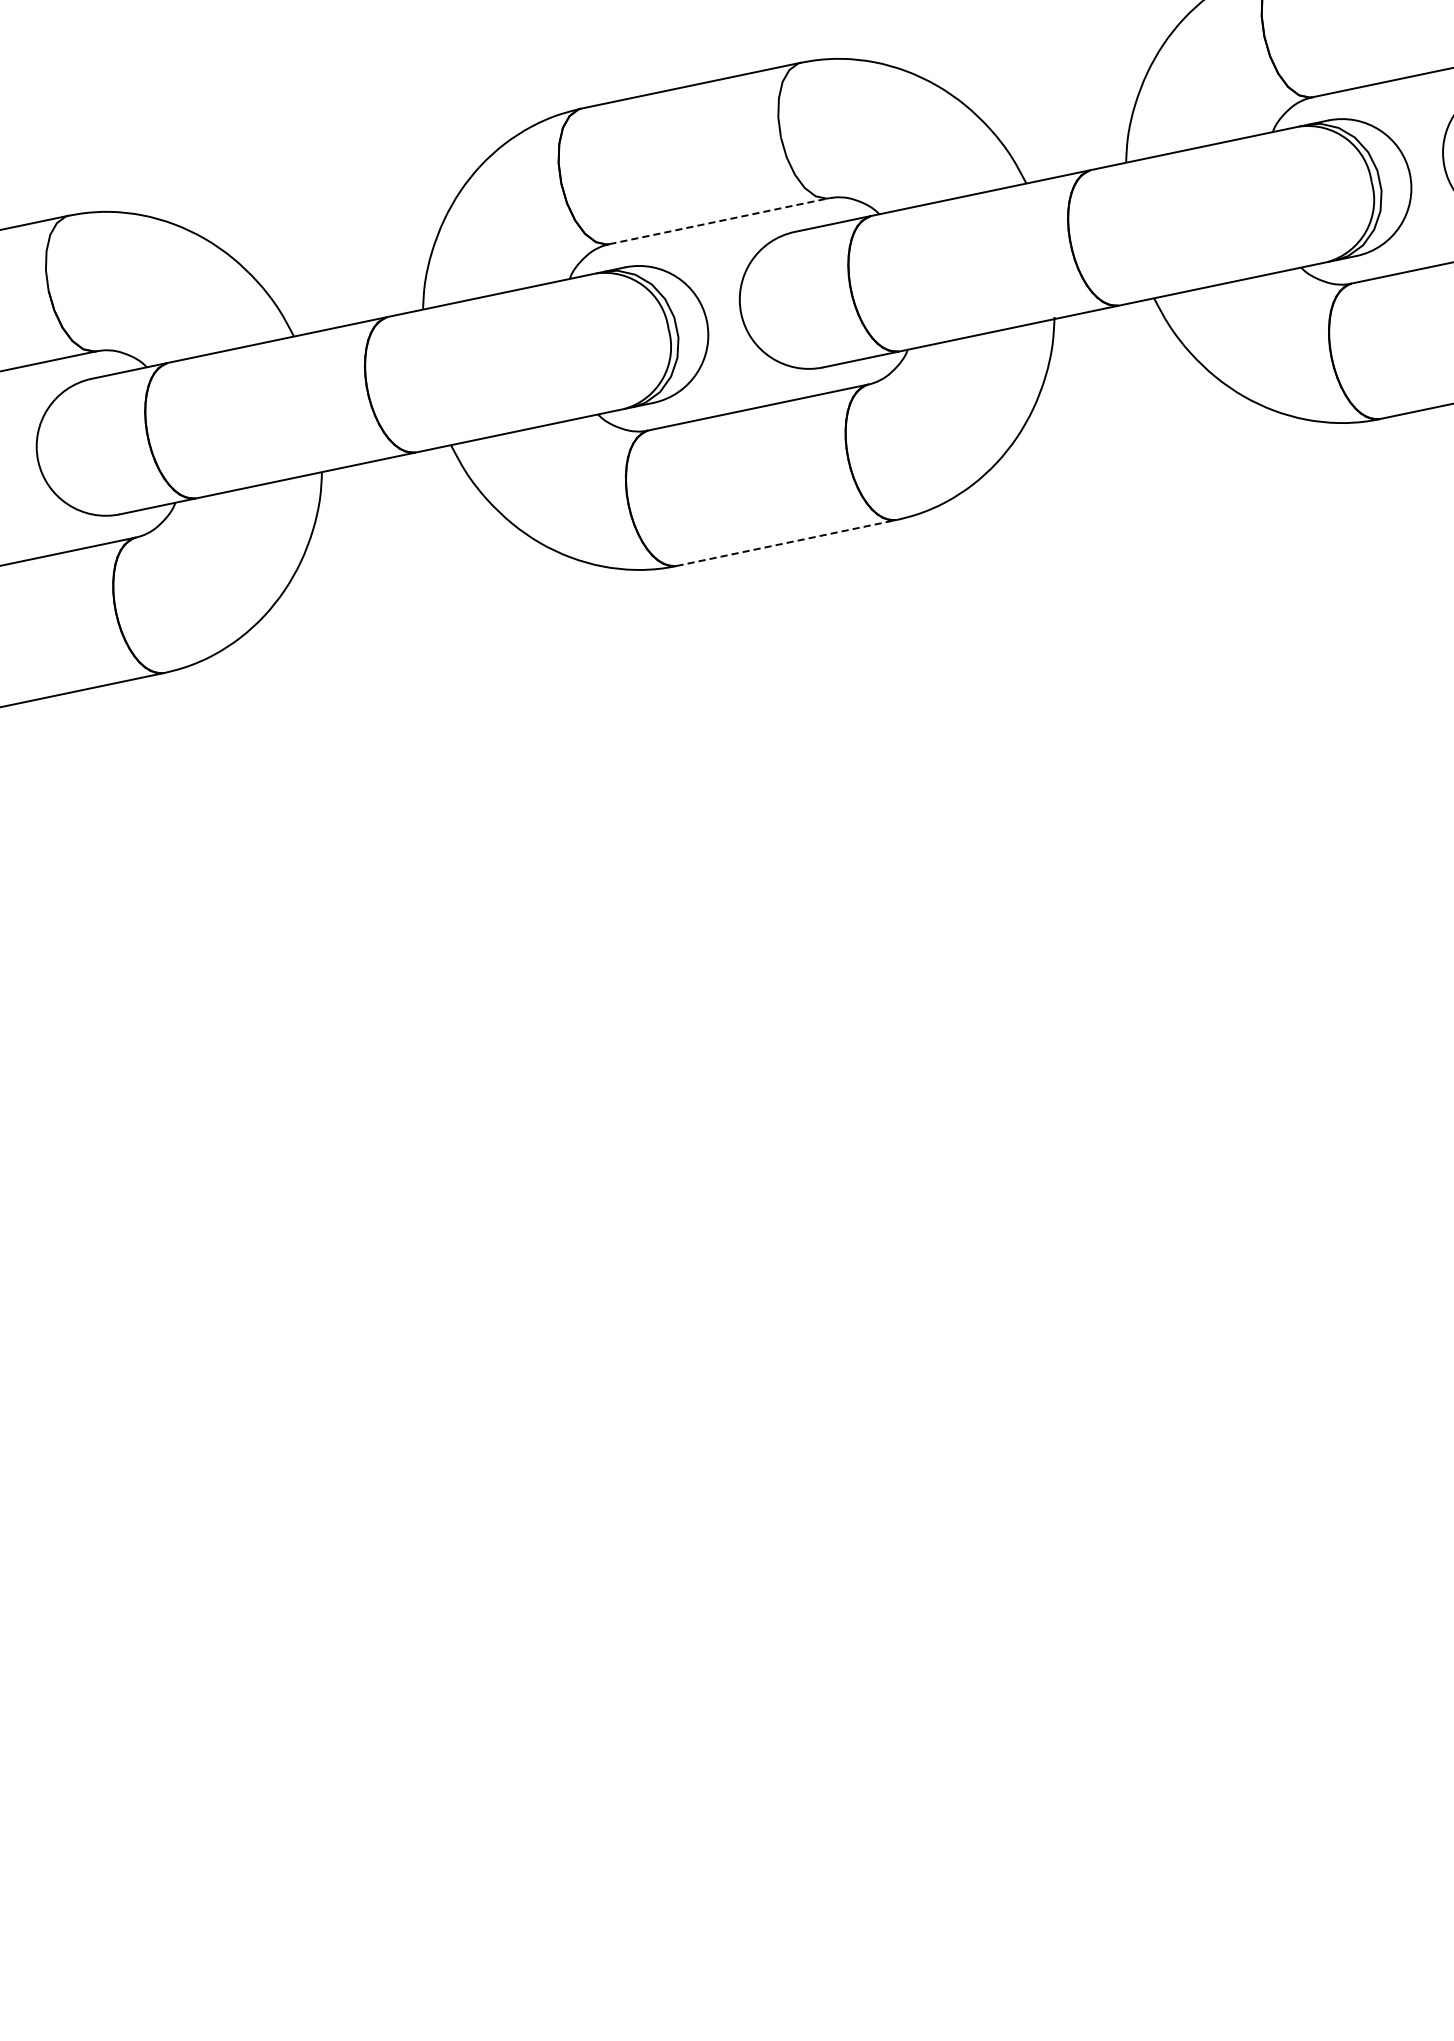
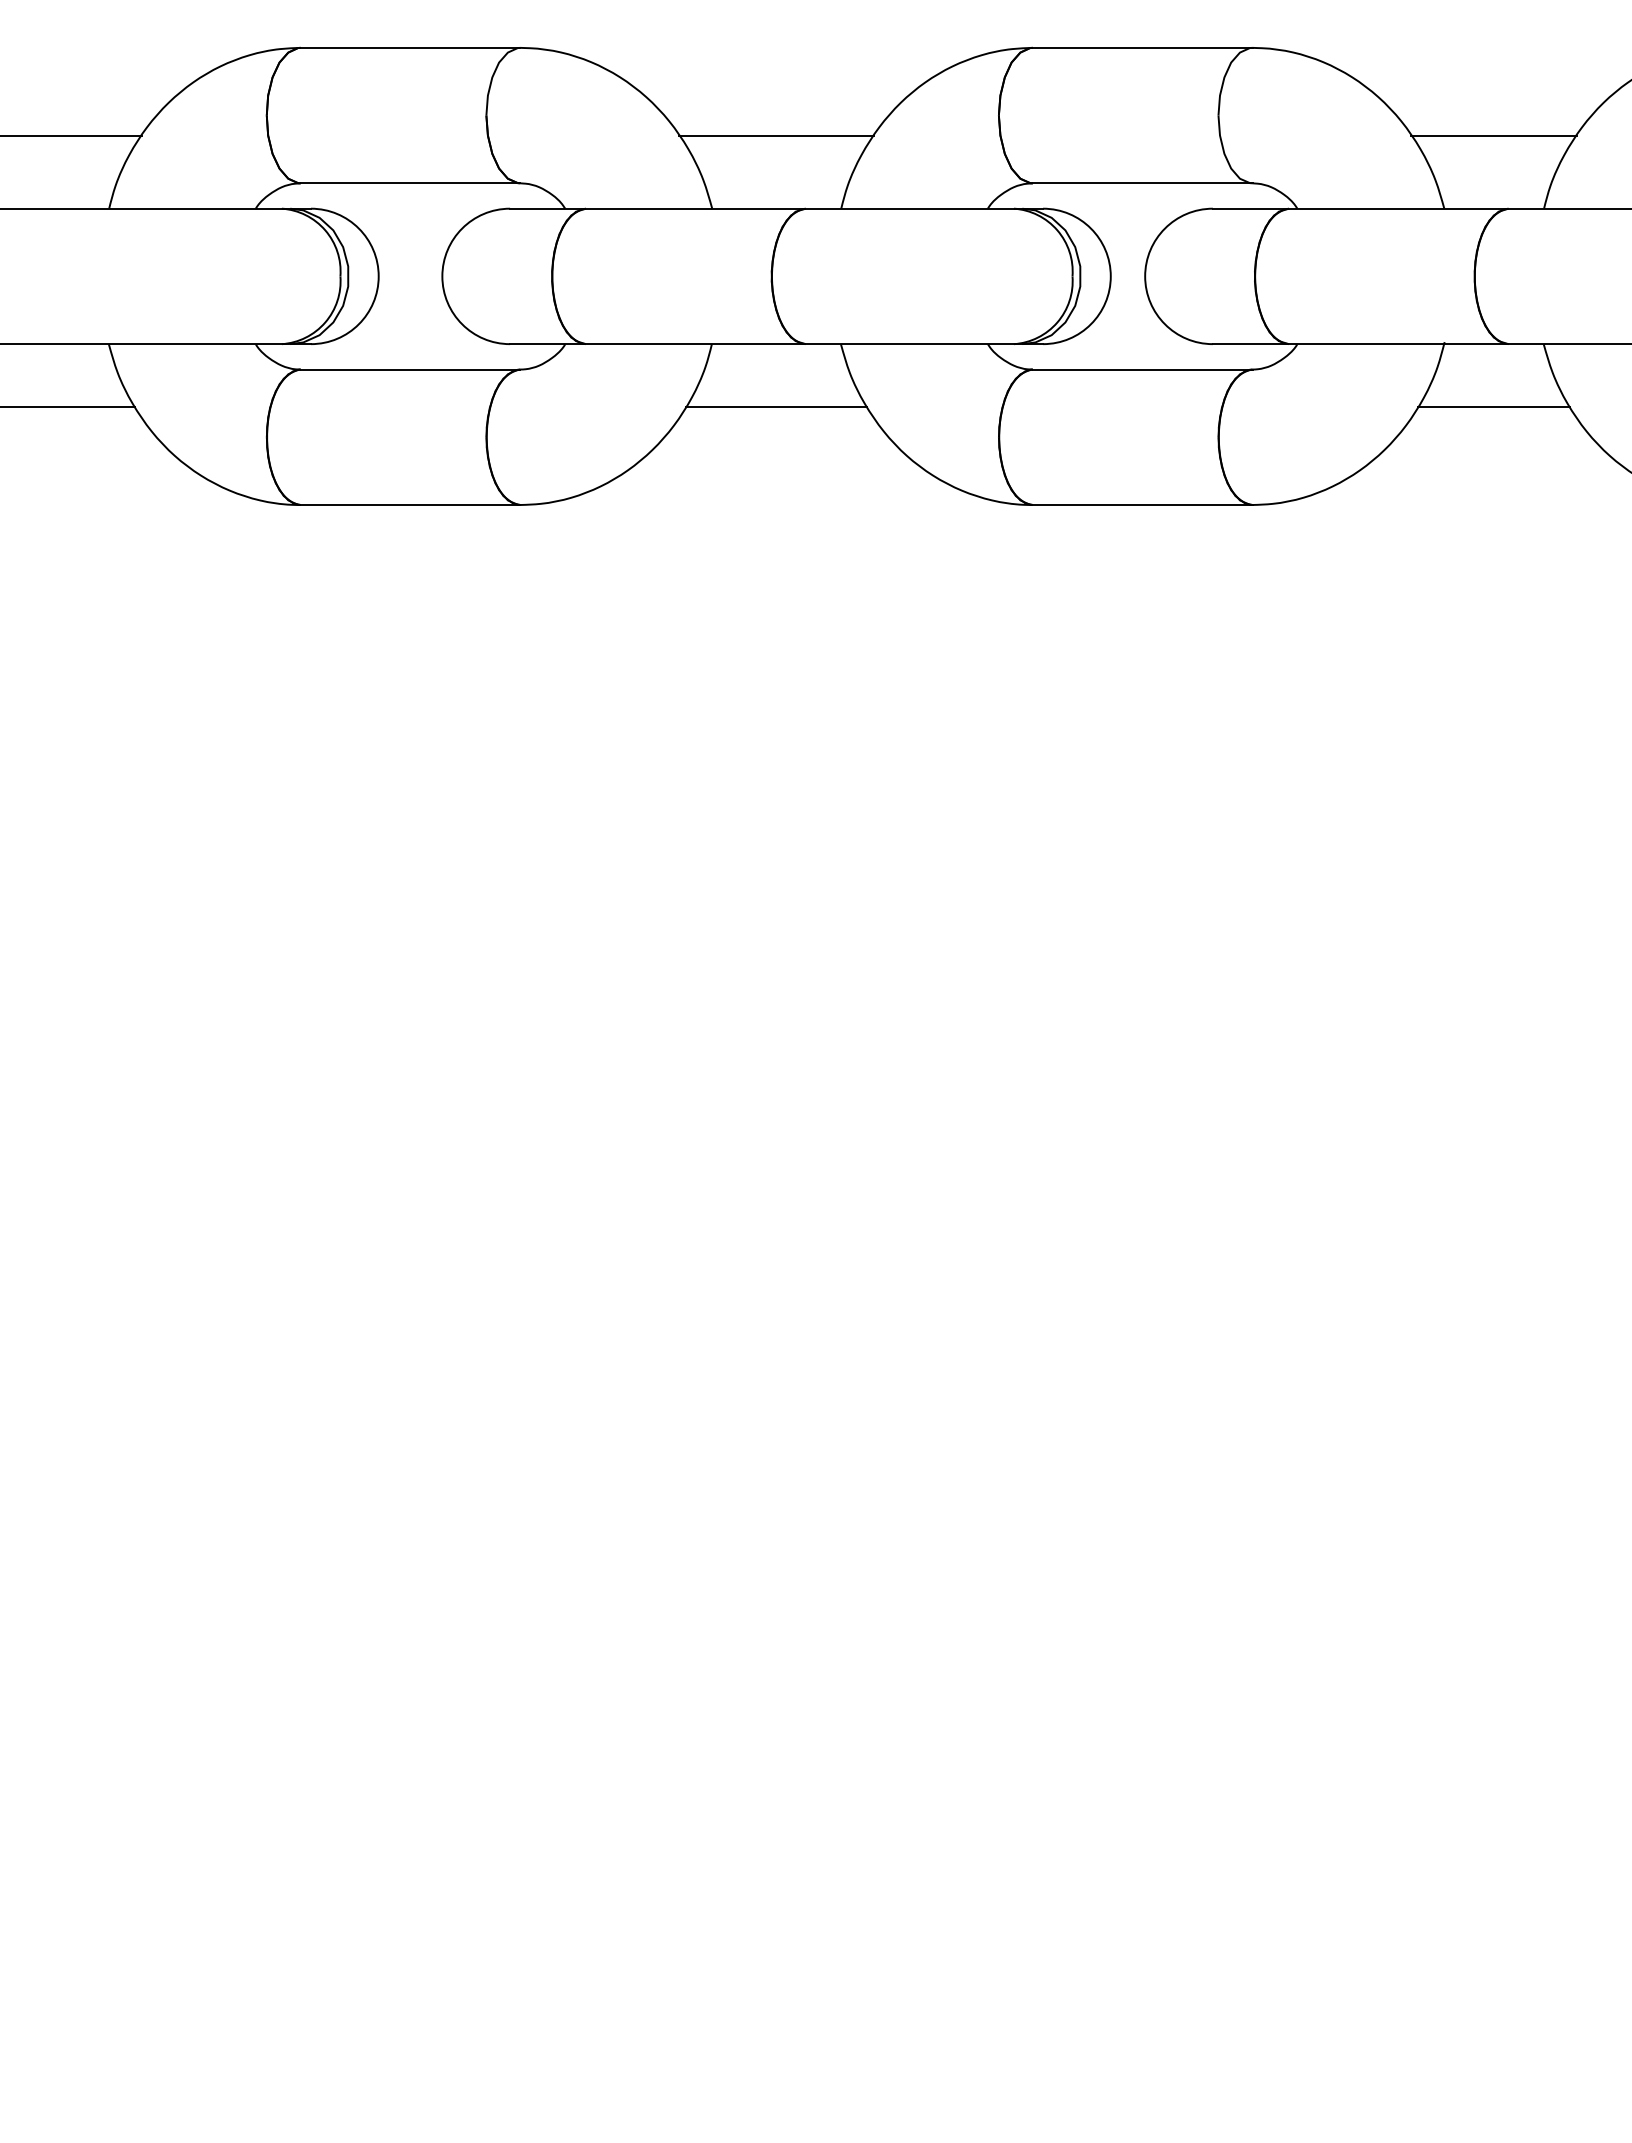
line: (1060, 101) -> (1493, 136), added
line: (719, 221) -> (1142, 183), dashed -> solid
line: (343, 250) -> (776, 136), added
line: (1116, 371) -> (1493, 406), added
line: (398, 521) -> (775, 406), added
line: (786, 542) -> (1142, 504), dashed -> solid

